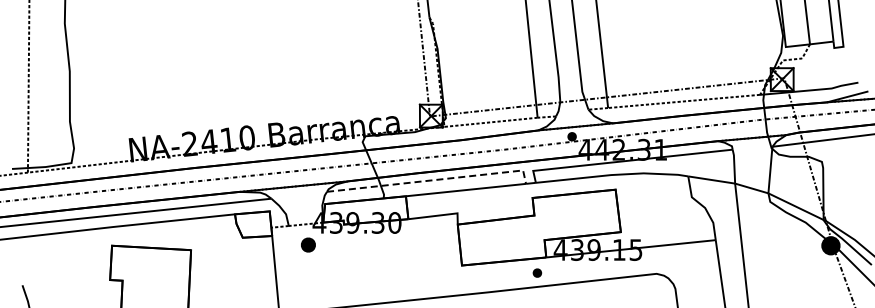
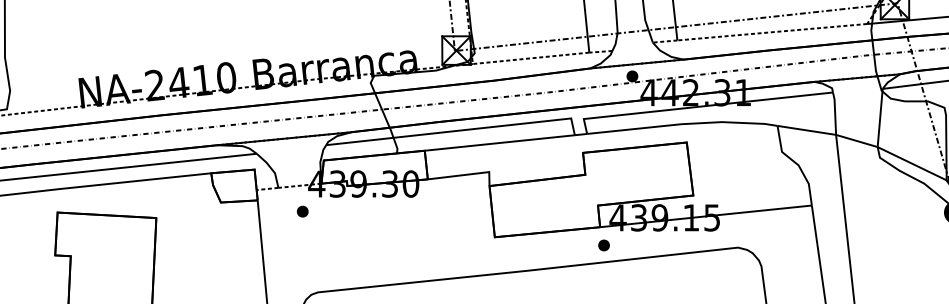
line: (433, 180) -> (459, 131), dashed -> solid
part: (307, 244) -> (301, 210), size x0.62
part: (537, 272) -> (604, 244), moved

